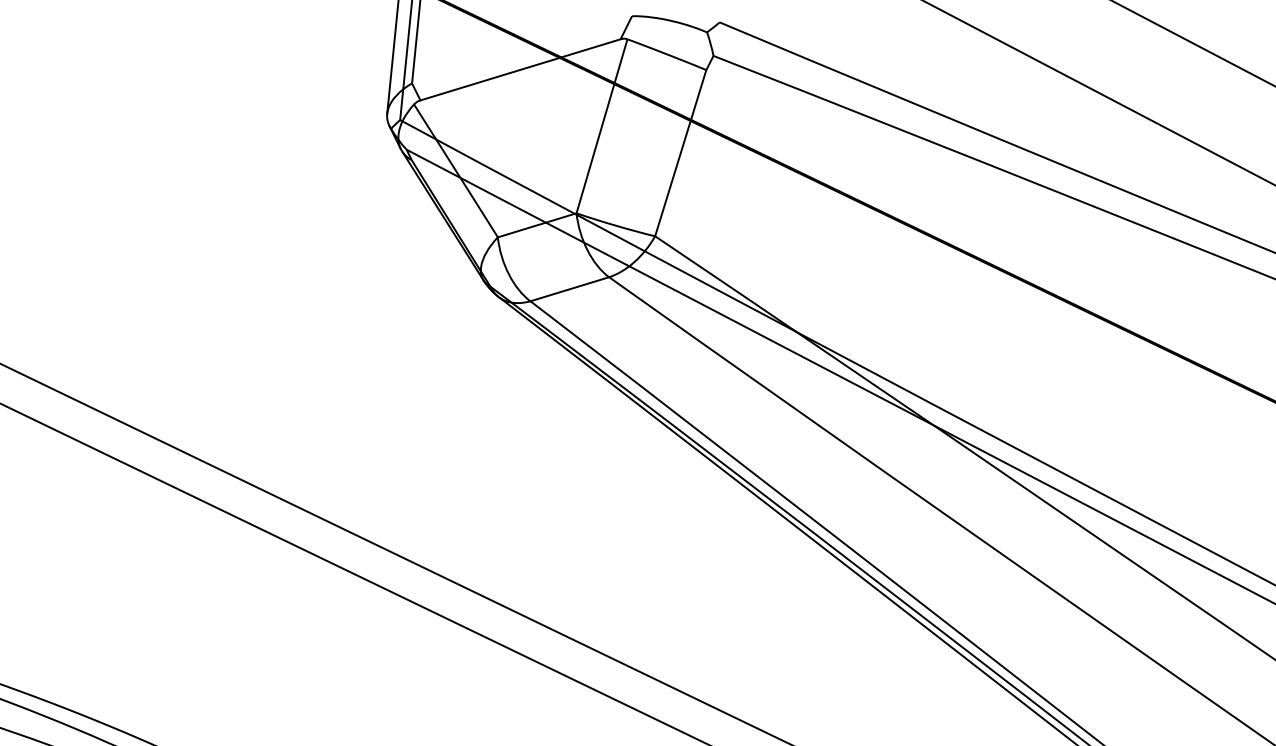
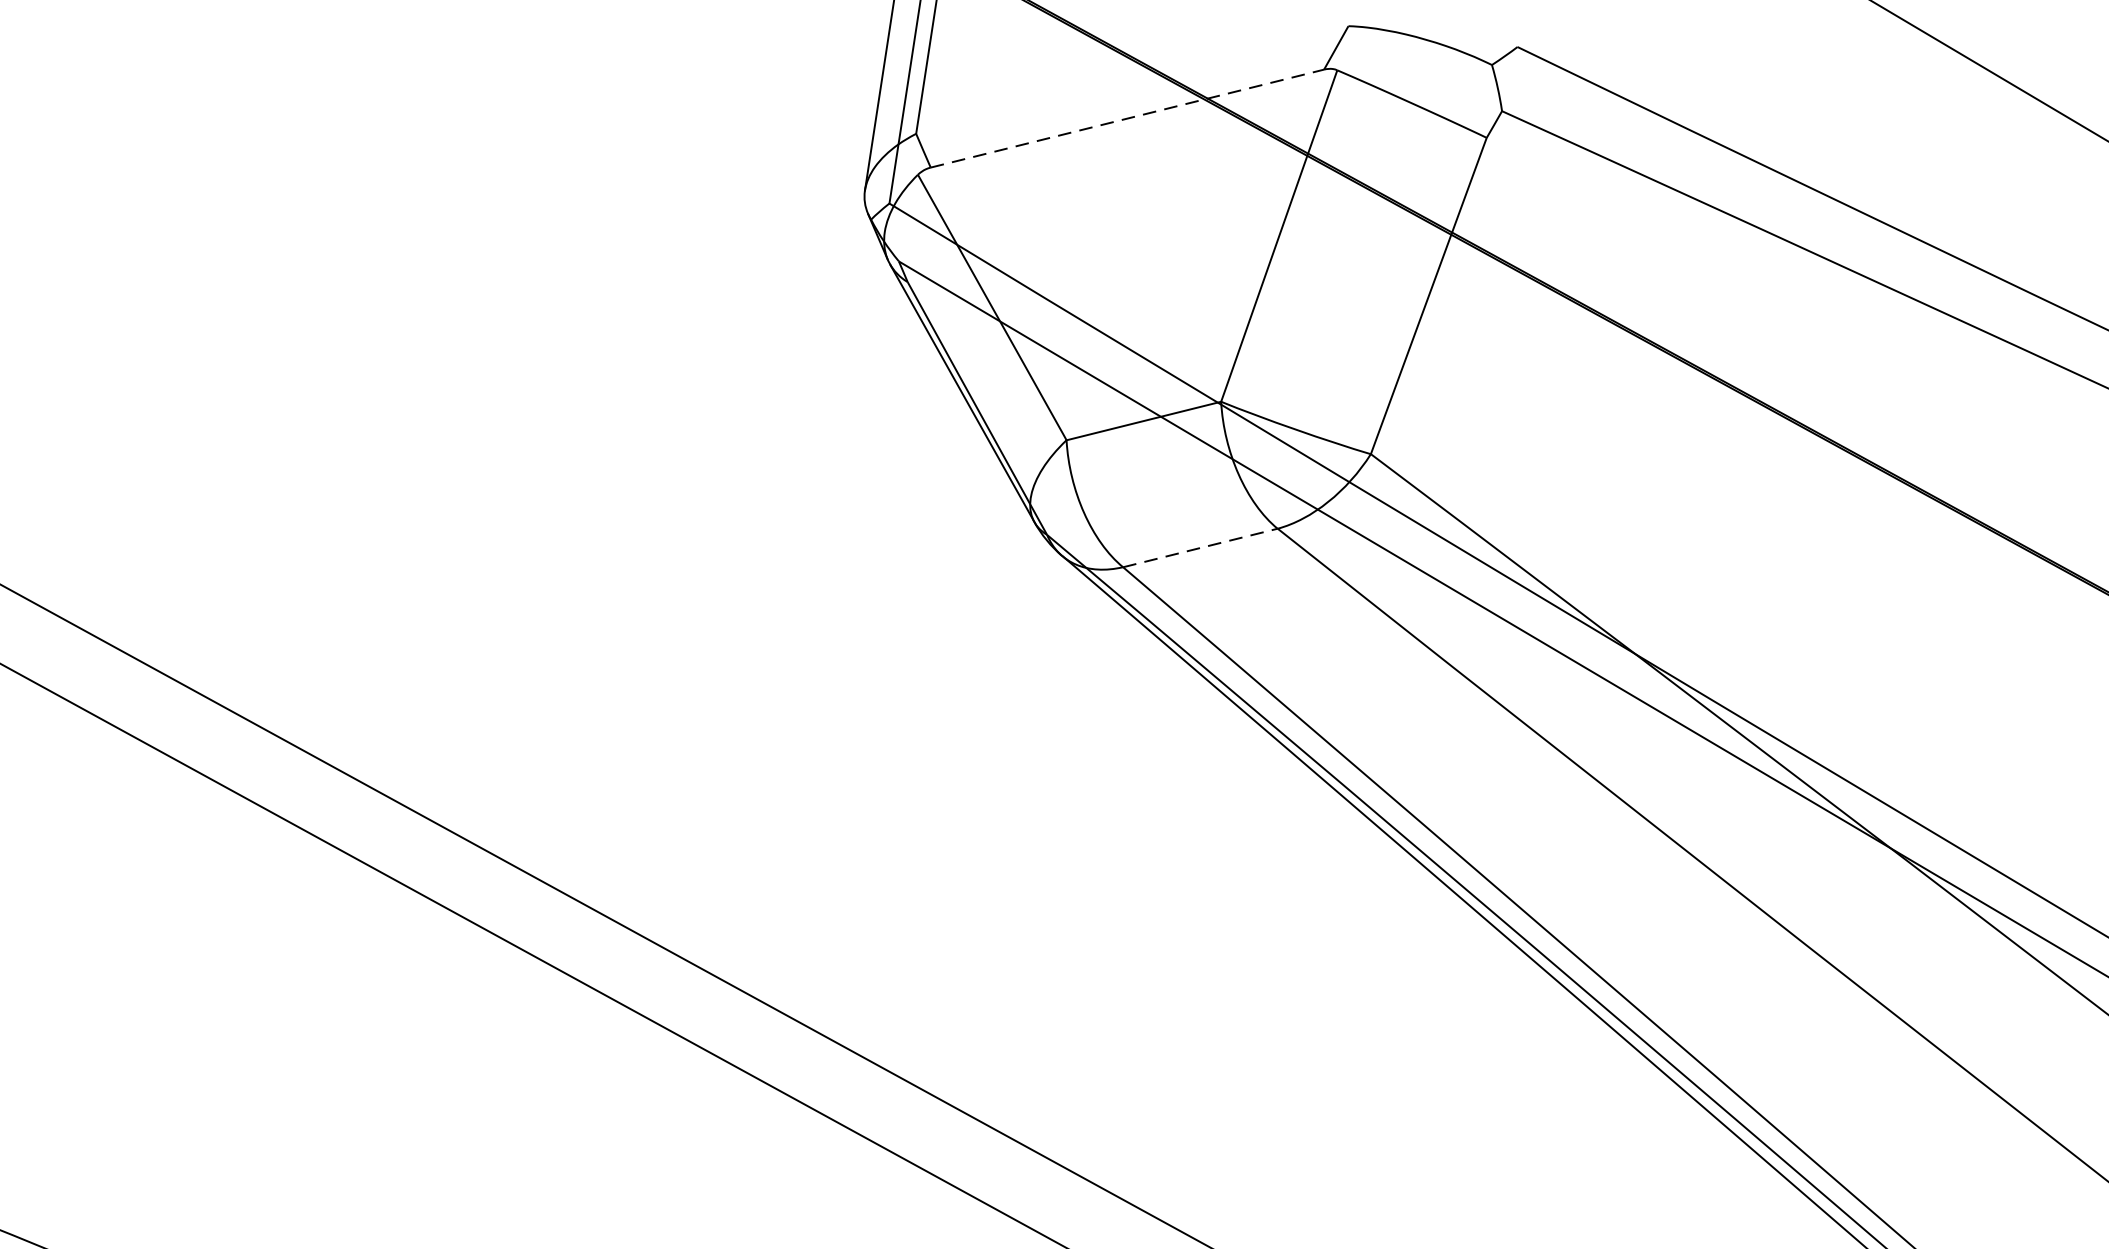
line: (520, 69) -> (1127, 117), solid -> dashed
line: (570, 289) -> (1201, 548), solid -> dashed

